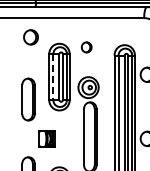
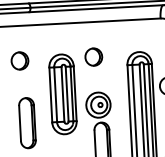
part: (30, 37) -> (19, 61), moved
part: (86, 47) -> (93, 57), size x1.43
line: (53, 77) -> (55, 95), dashed -> solid

